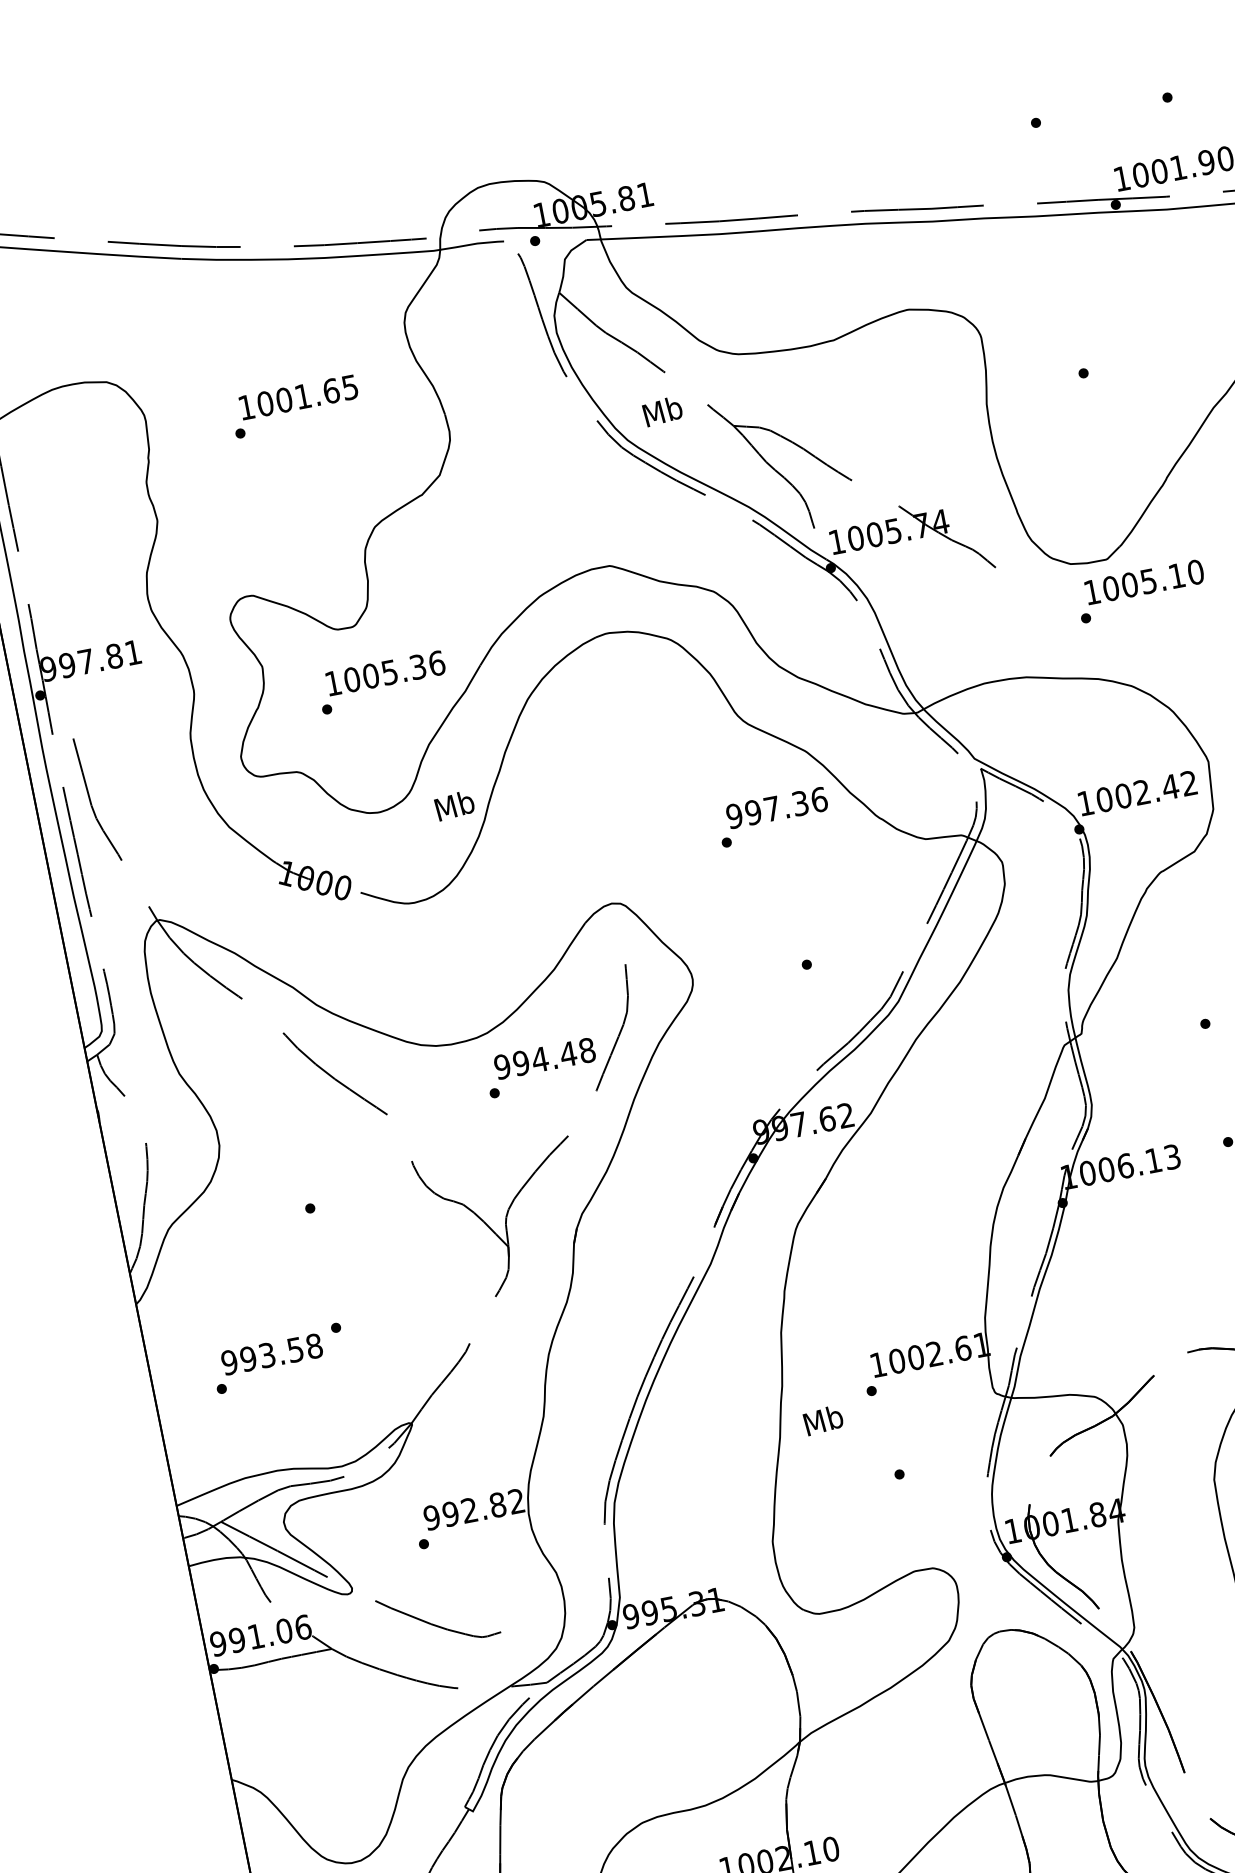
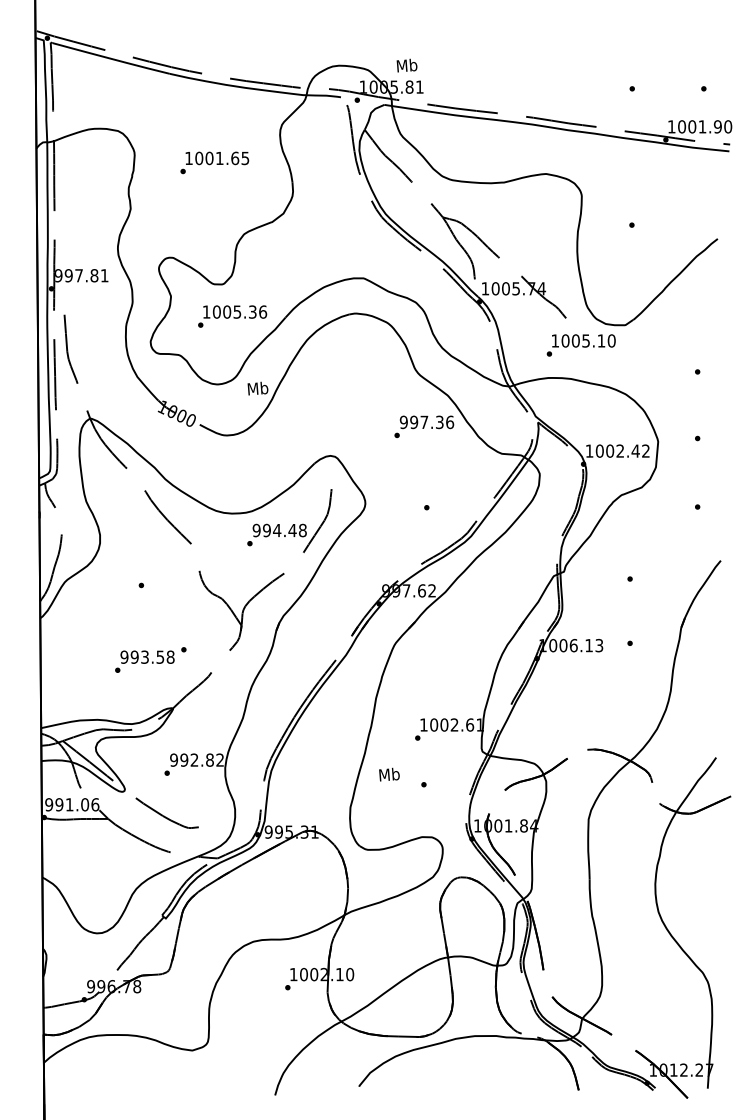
text: (661, 411) -> (406, 65), moved
text: (1140, 591) -> (580, 345), moved
text: (278, 1357) -> (150, 659), moved
text: (823, 1420) -> (389, 774), moved

